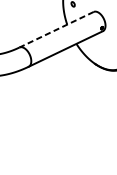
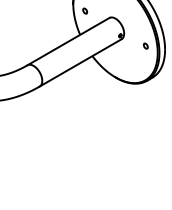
line: (56, 29) -> (68, 41), dashed -> solid

